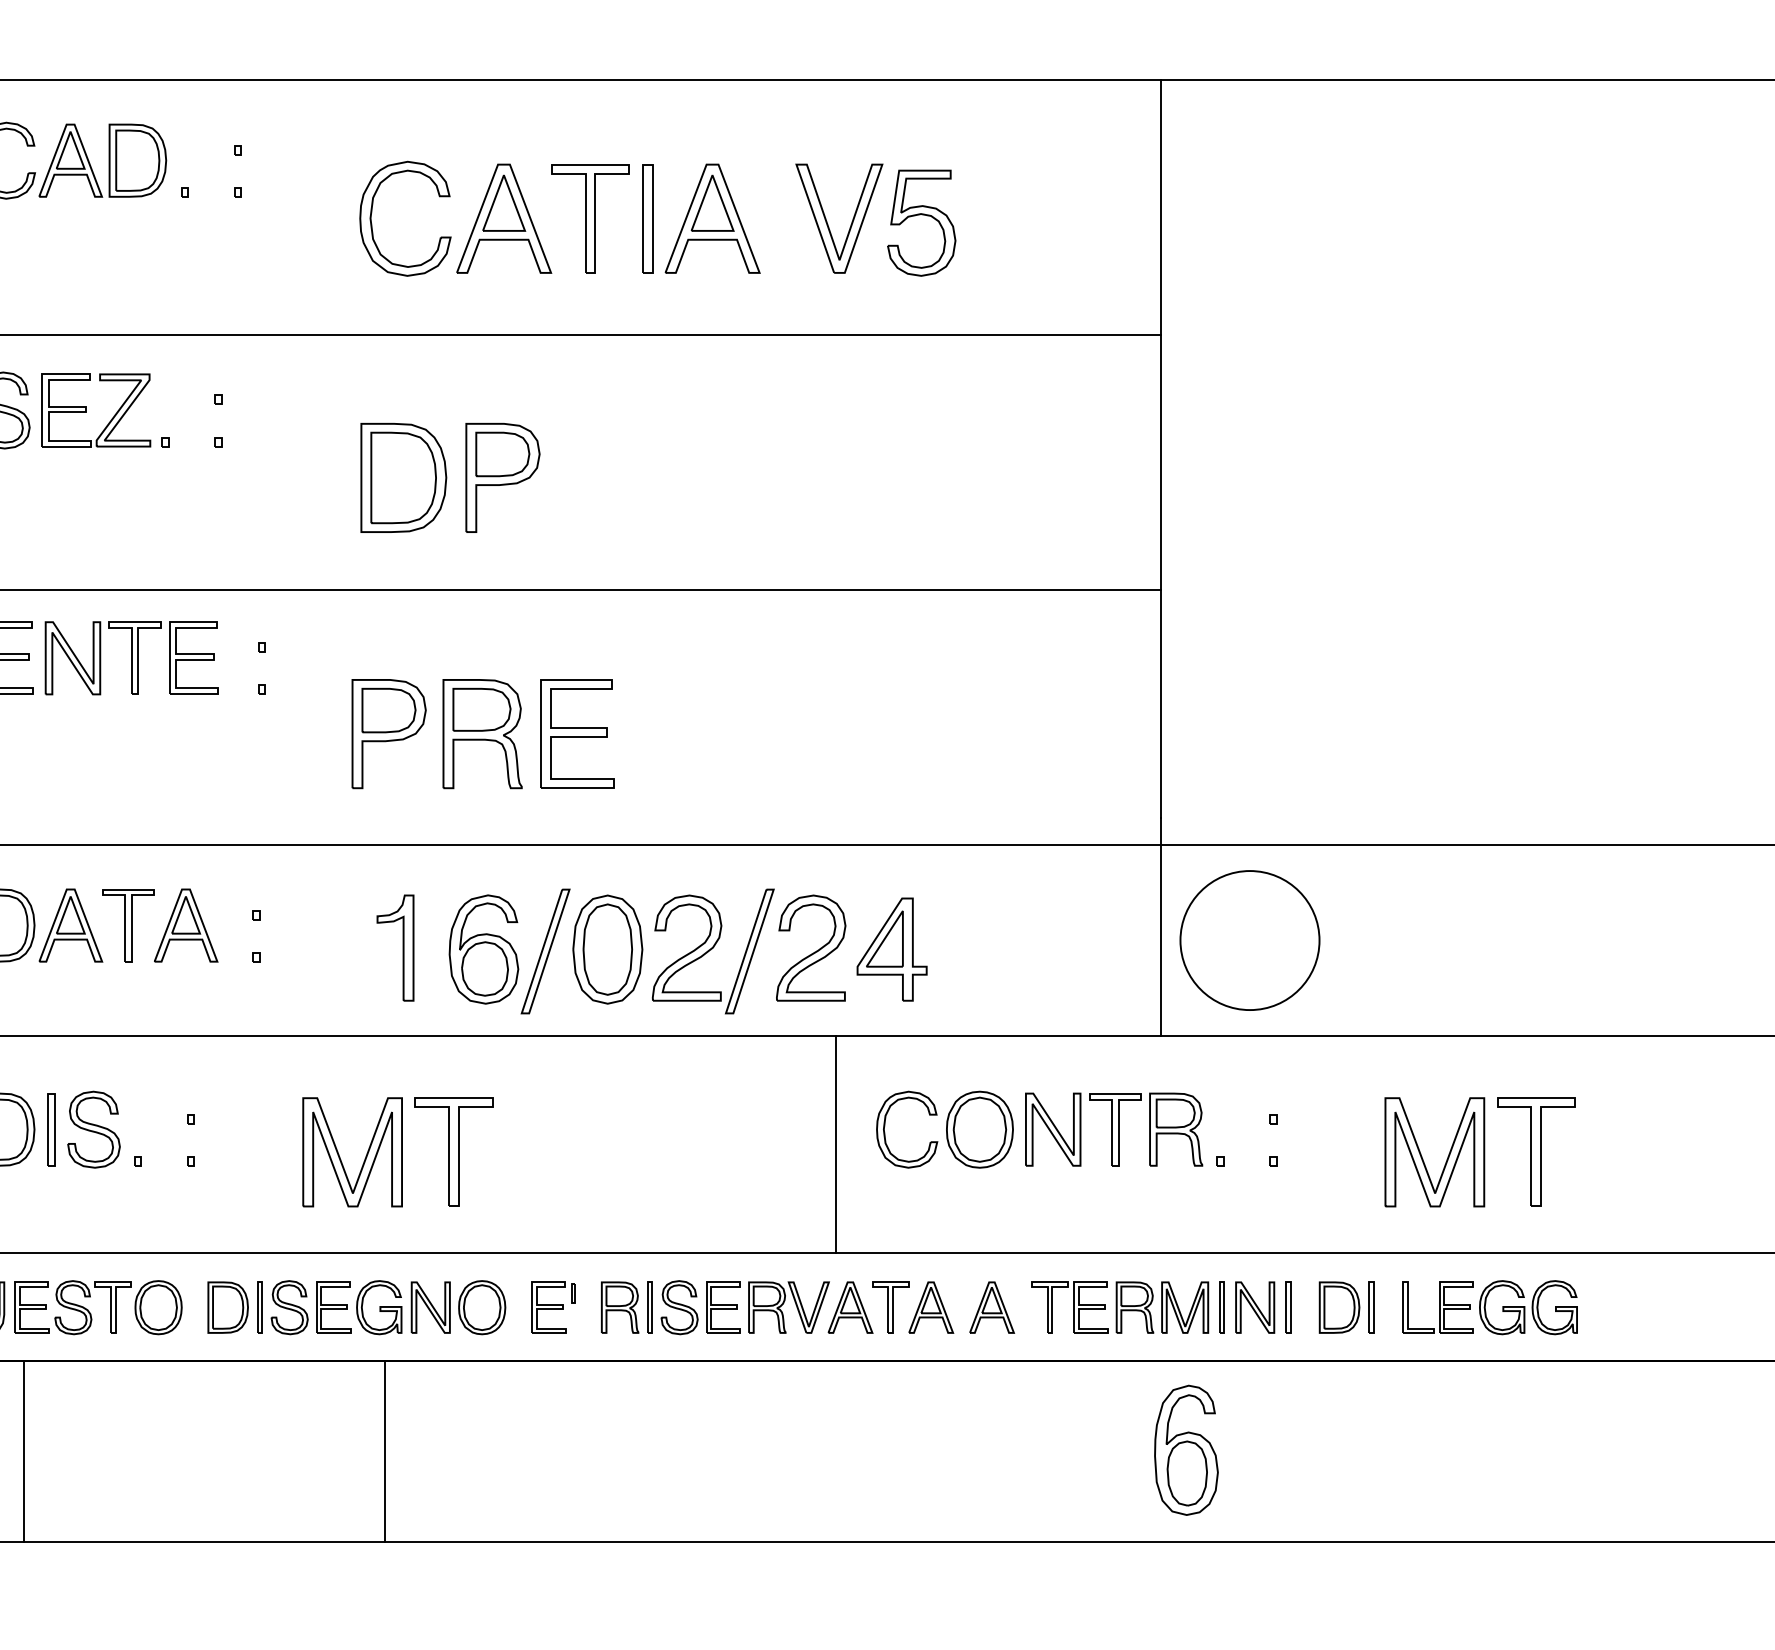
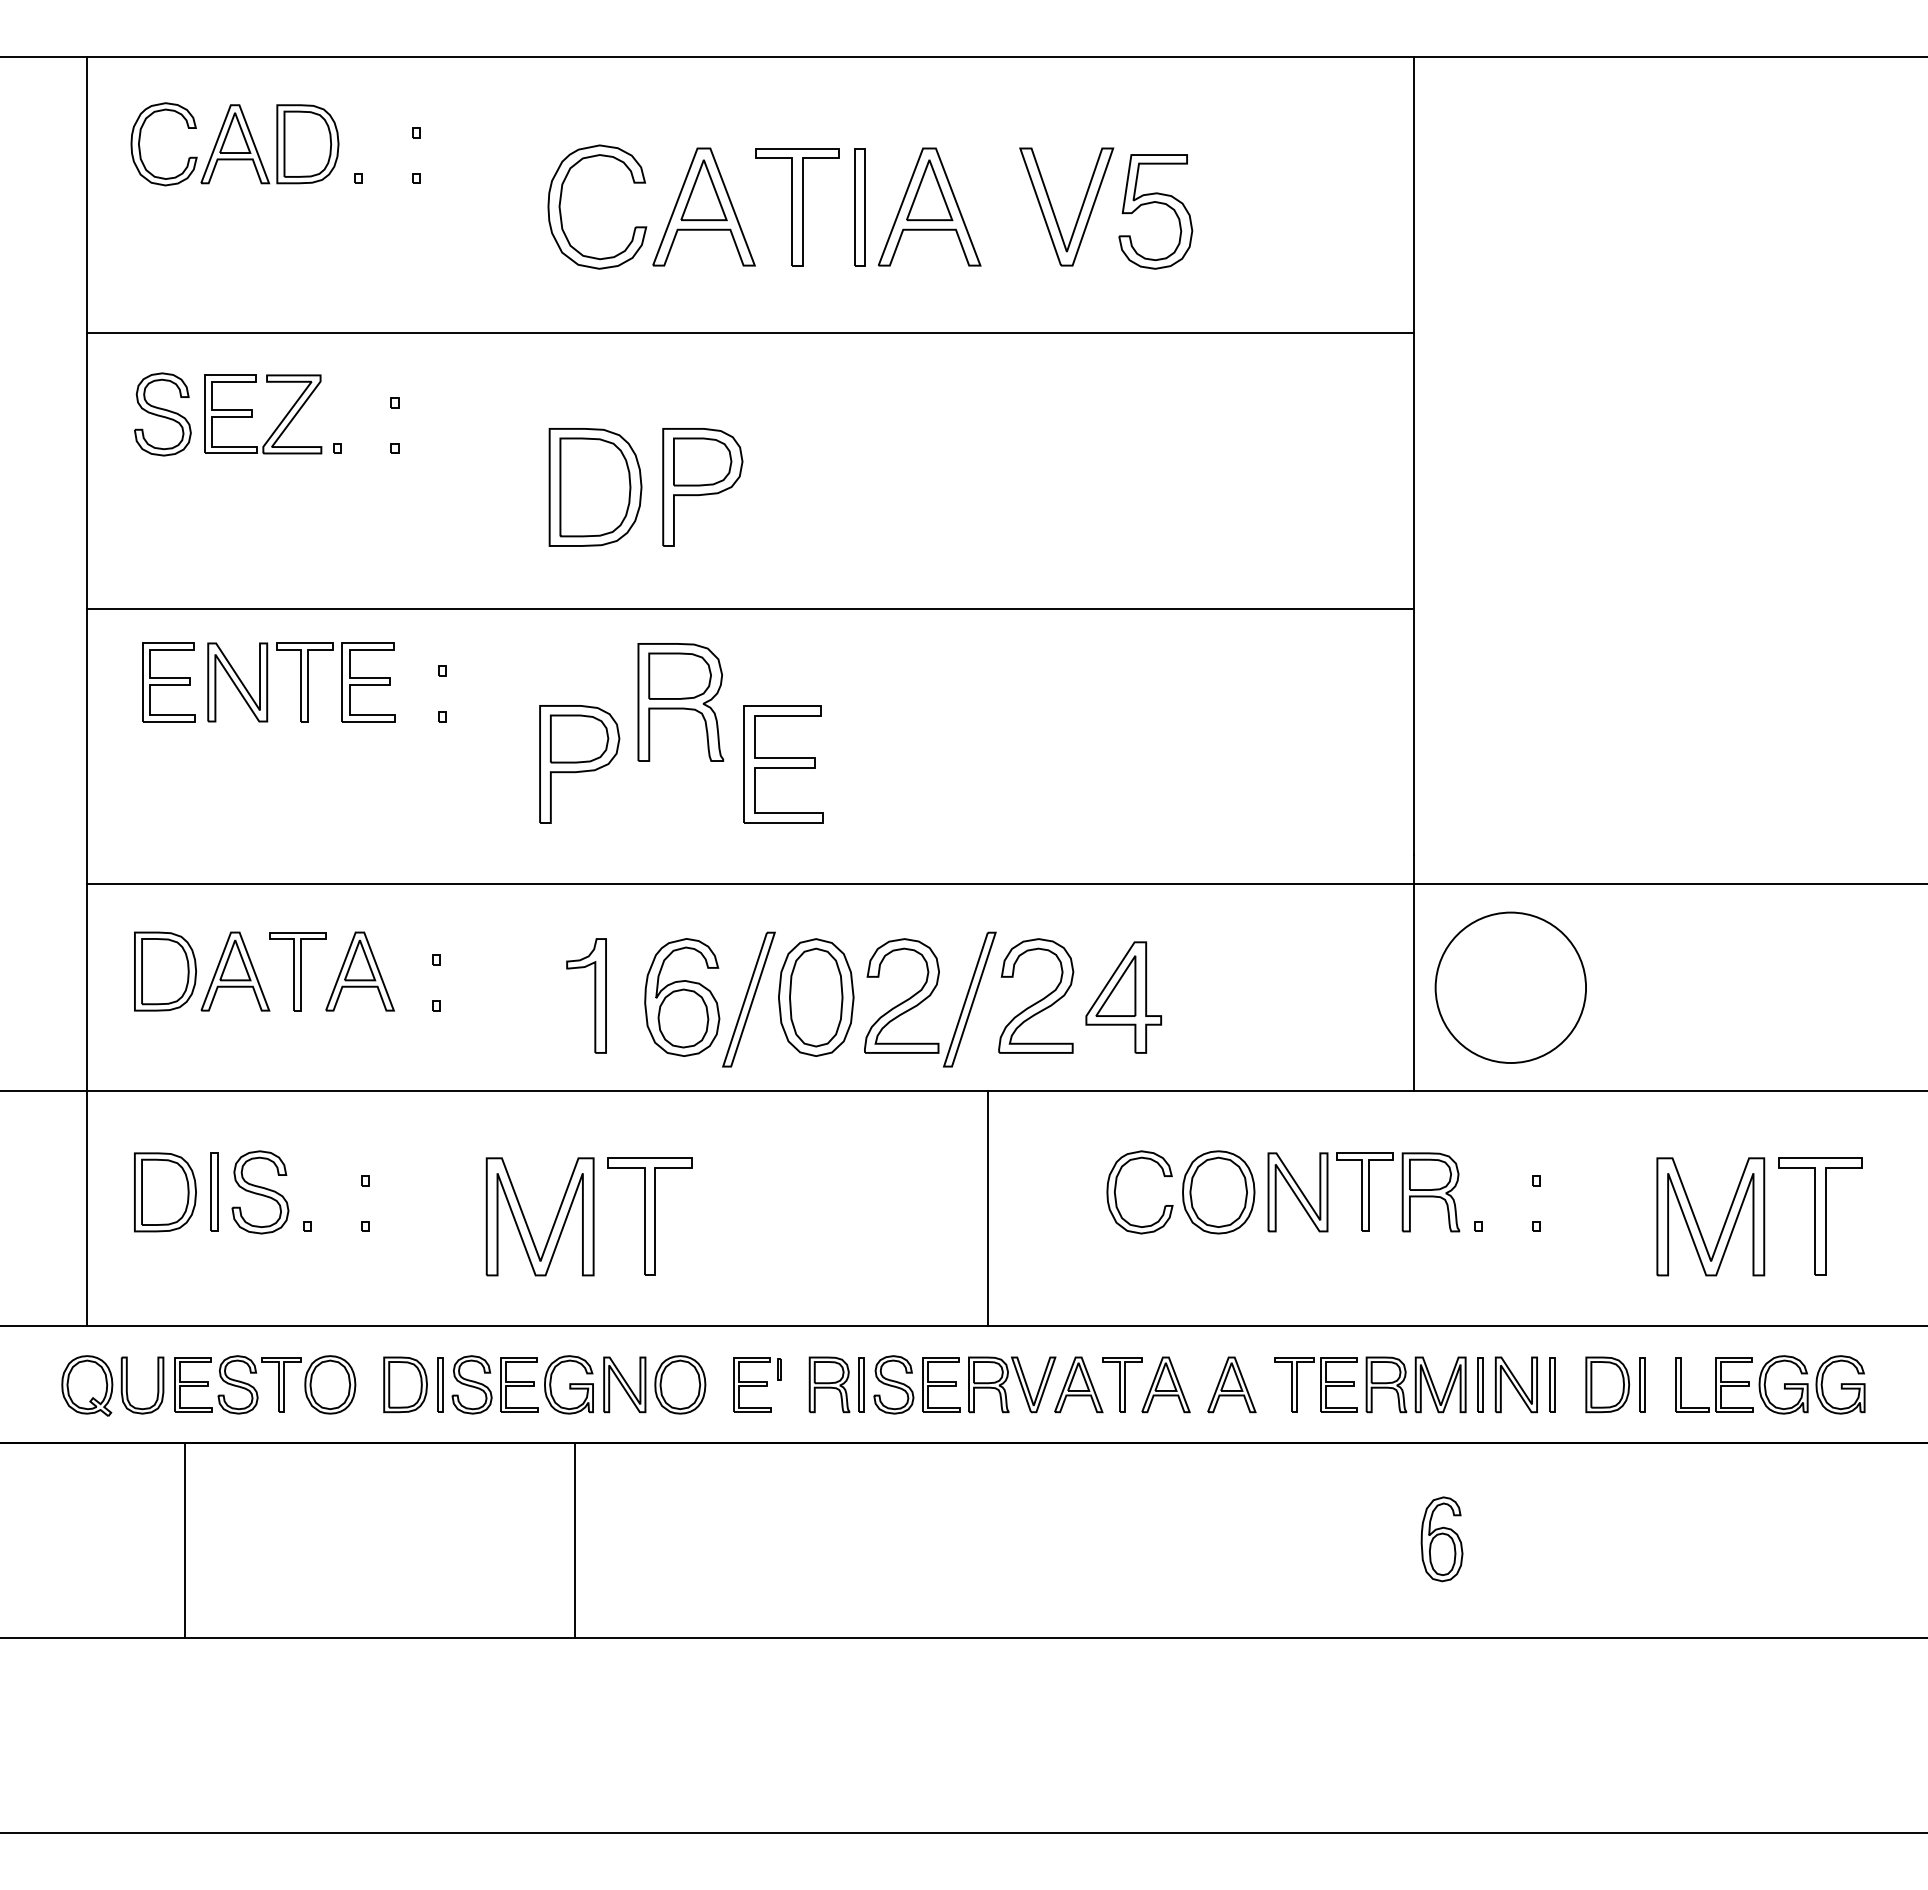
part: (482, 734) -> (680, 702), moved
line: (836, 1144) -> (988, 1208), moved
part: (1185, 1450) -> (1441, 1539), size x0.6

